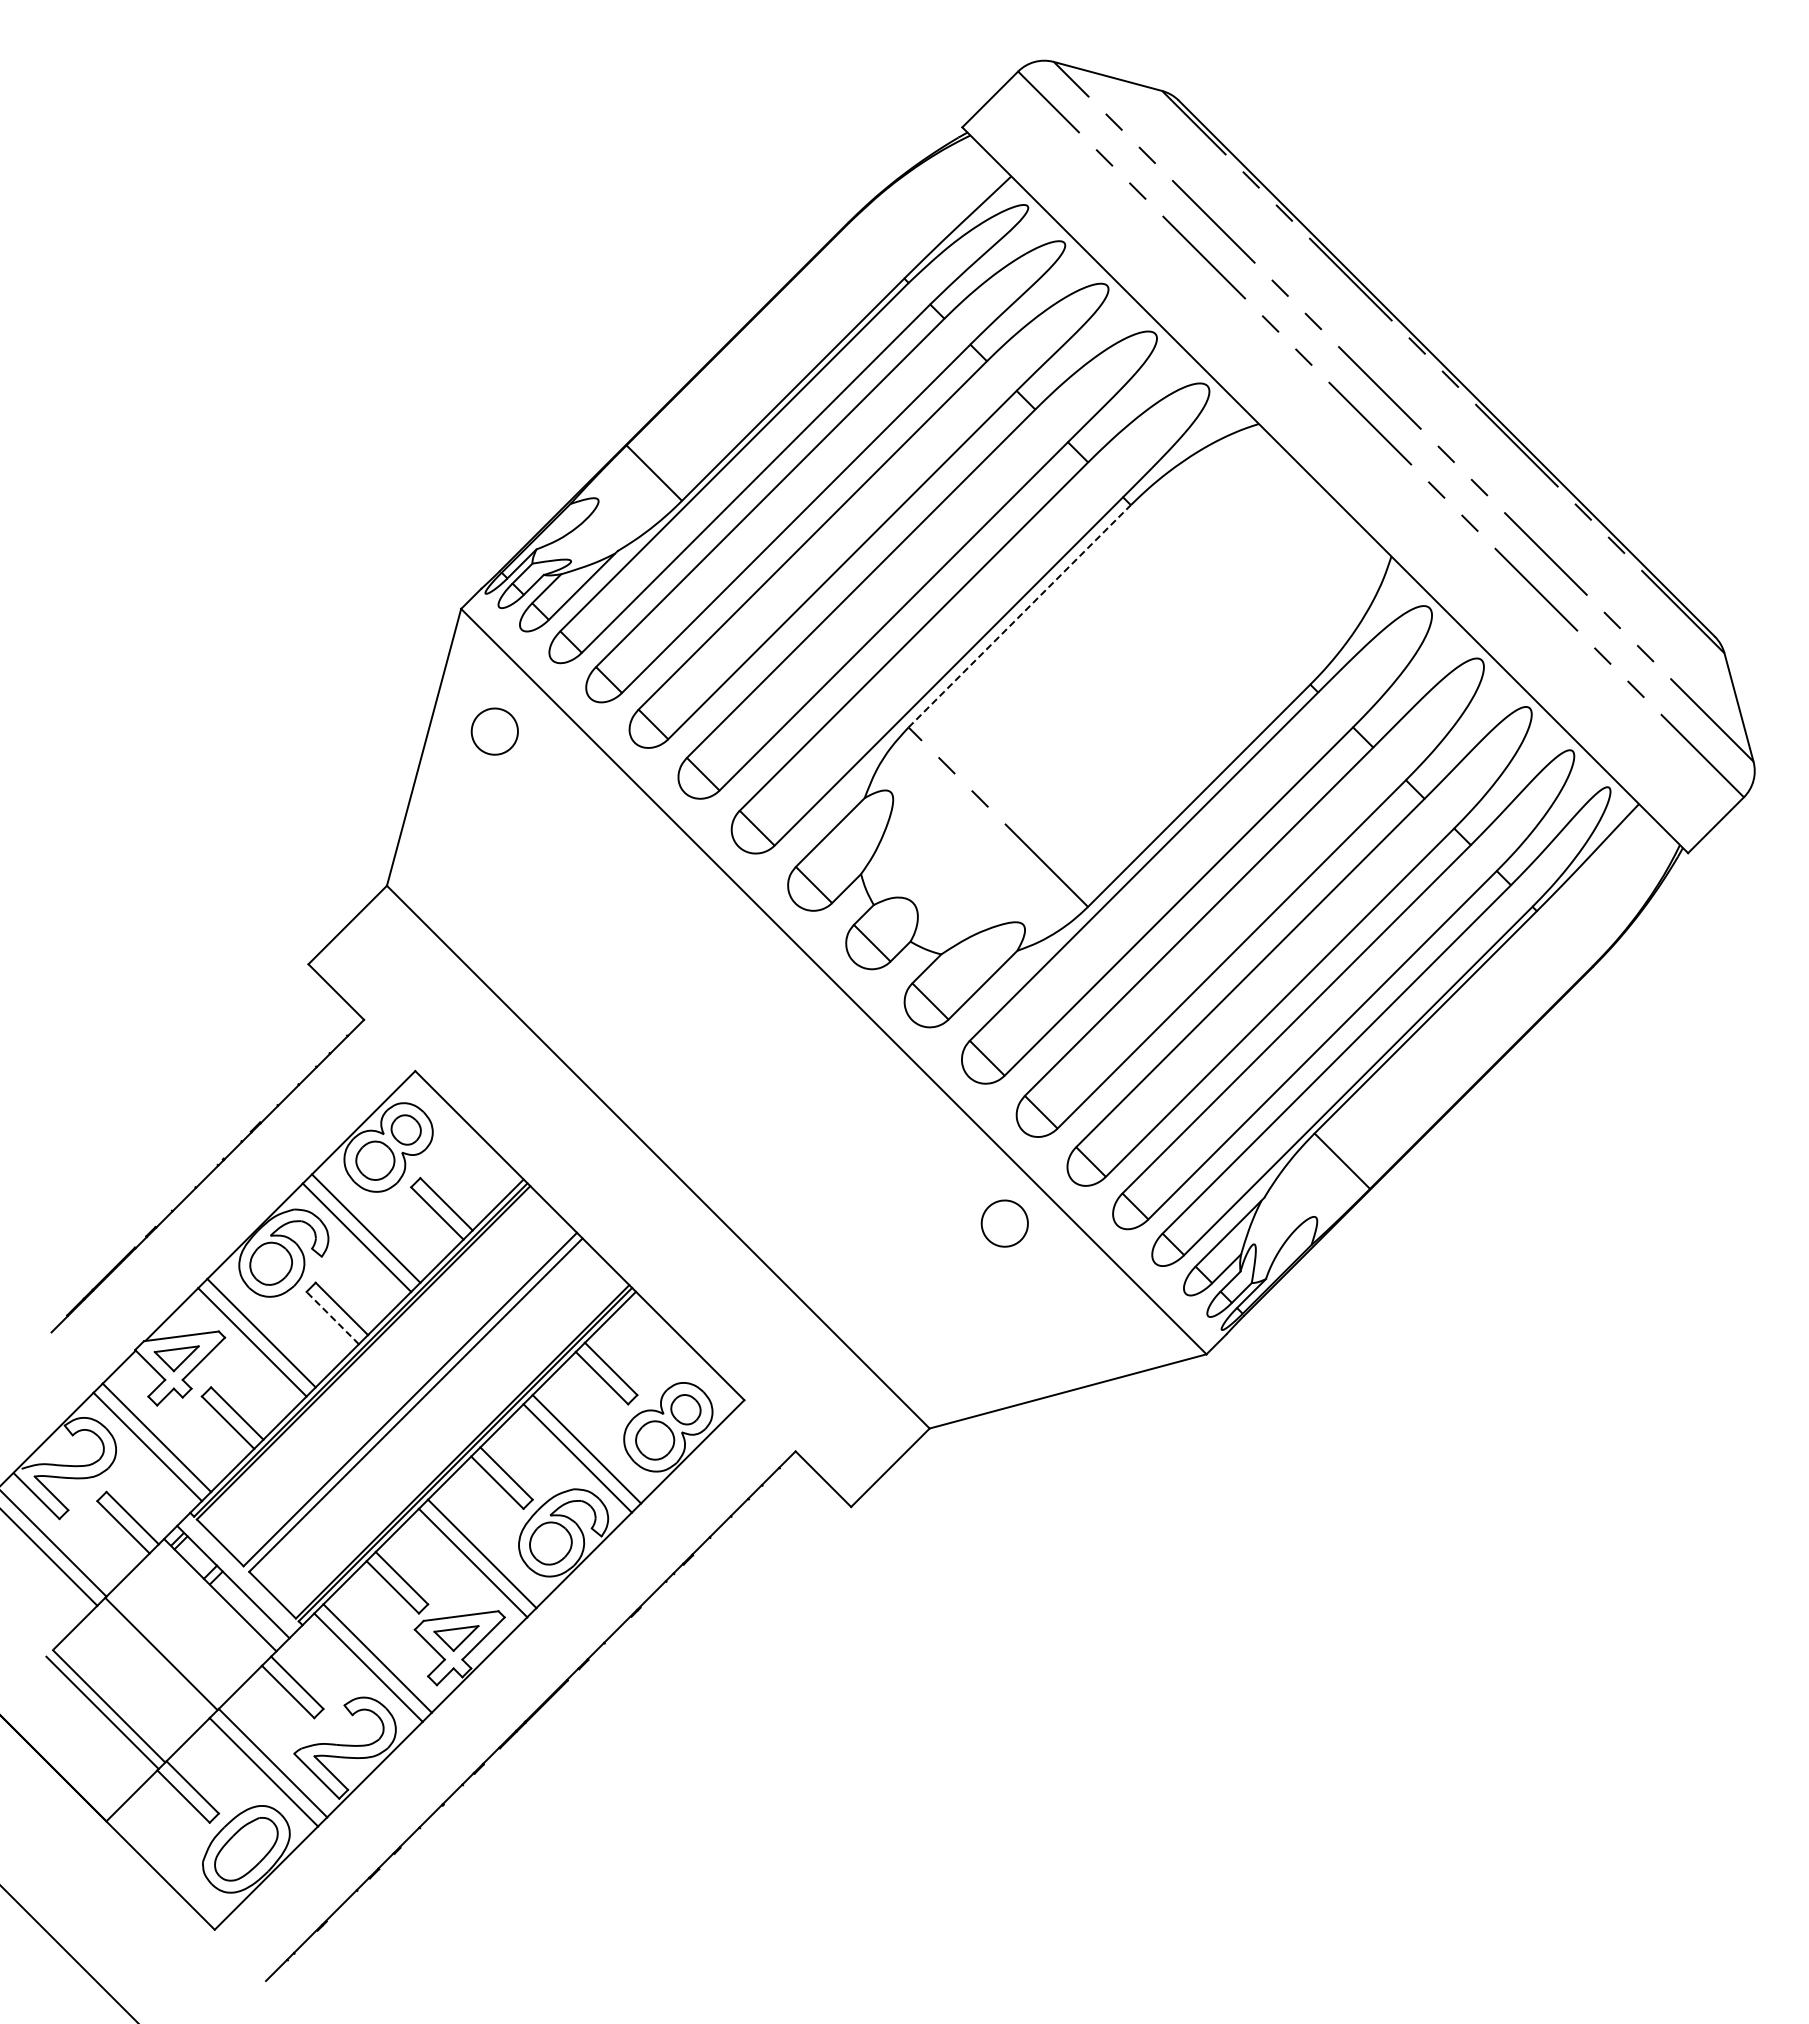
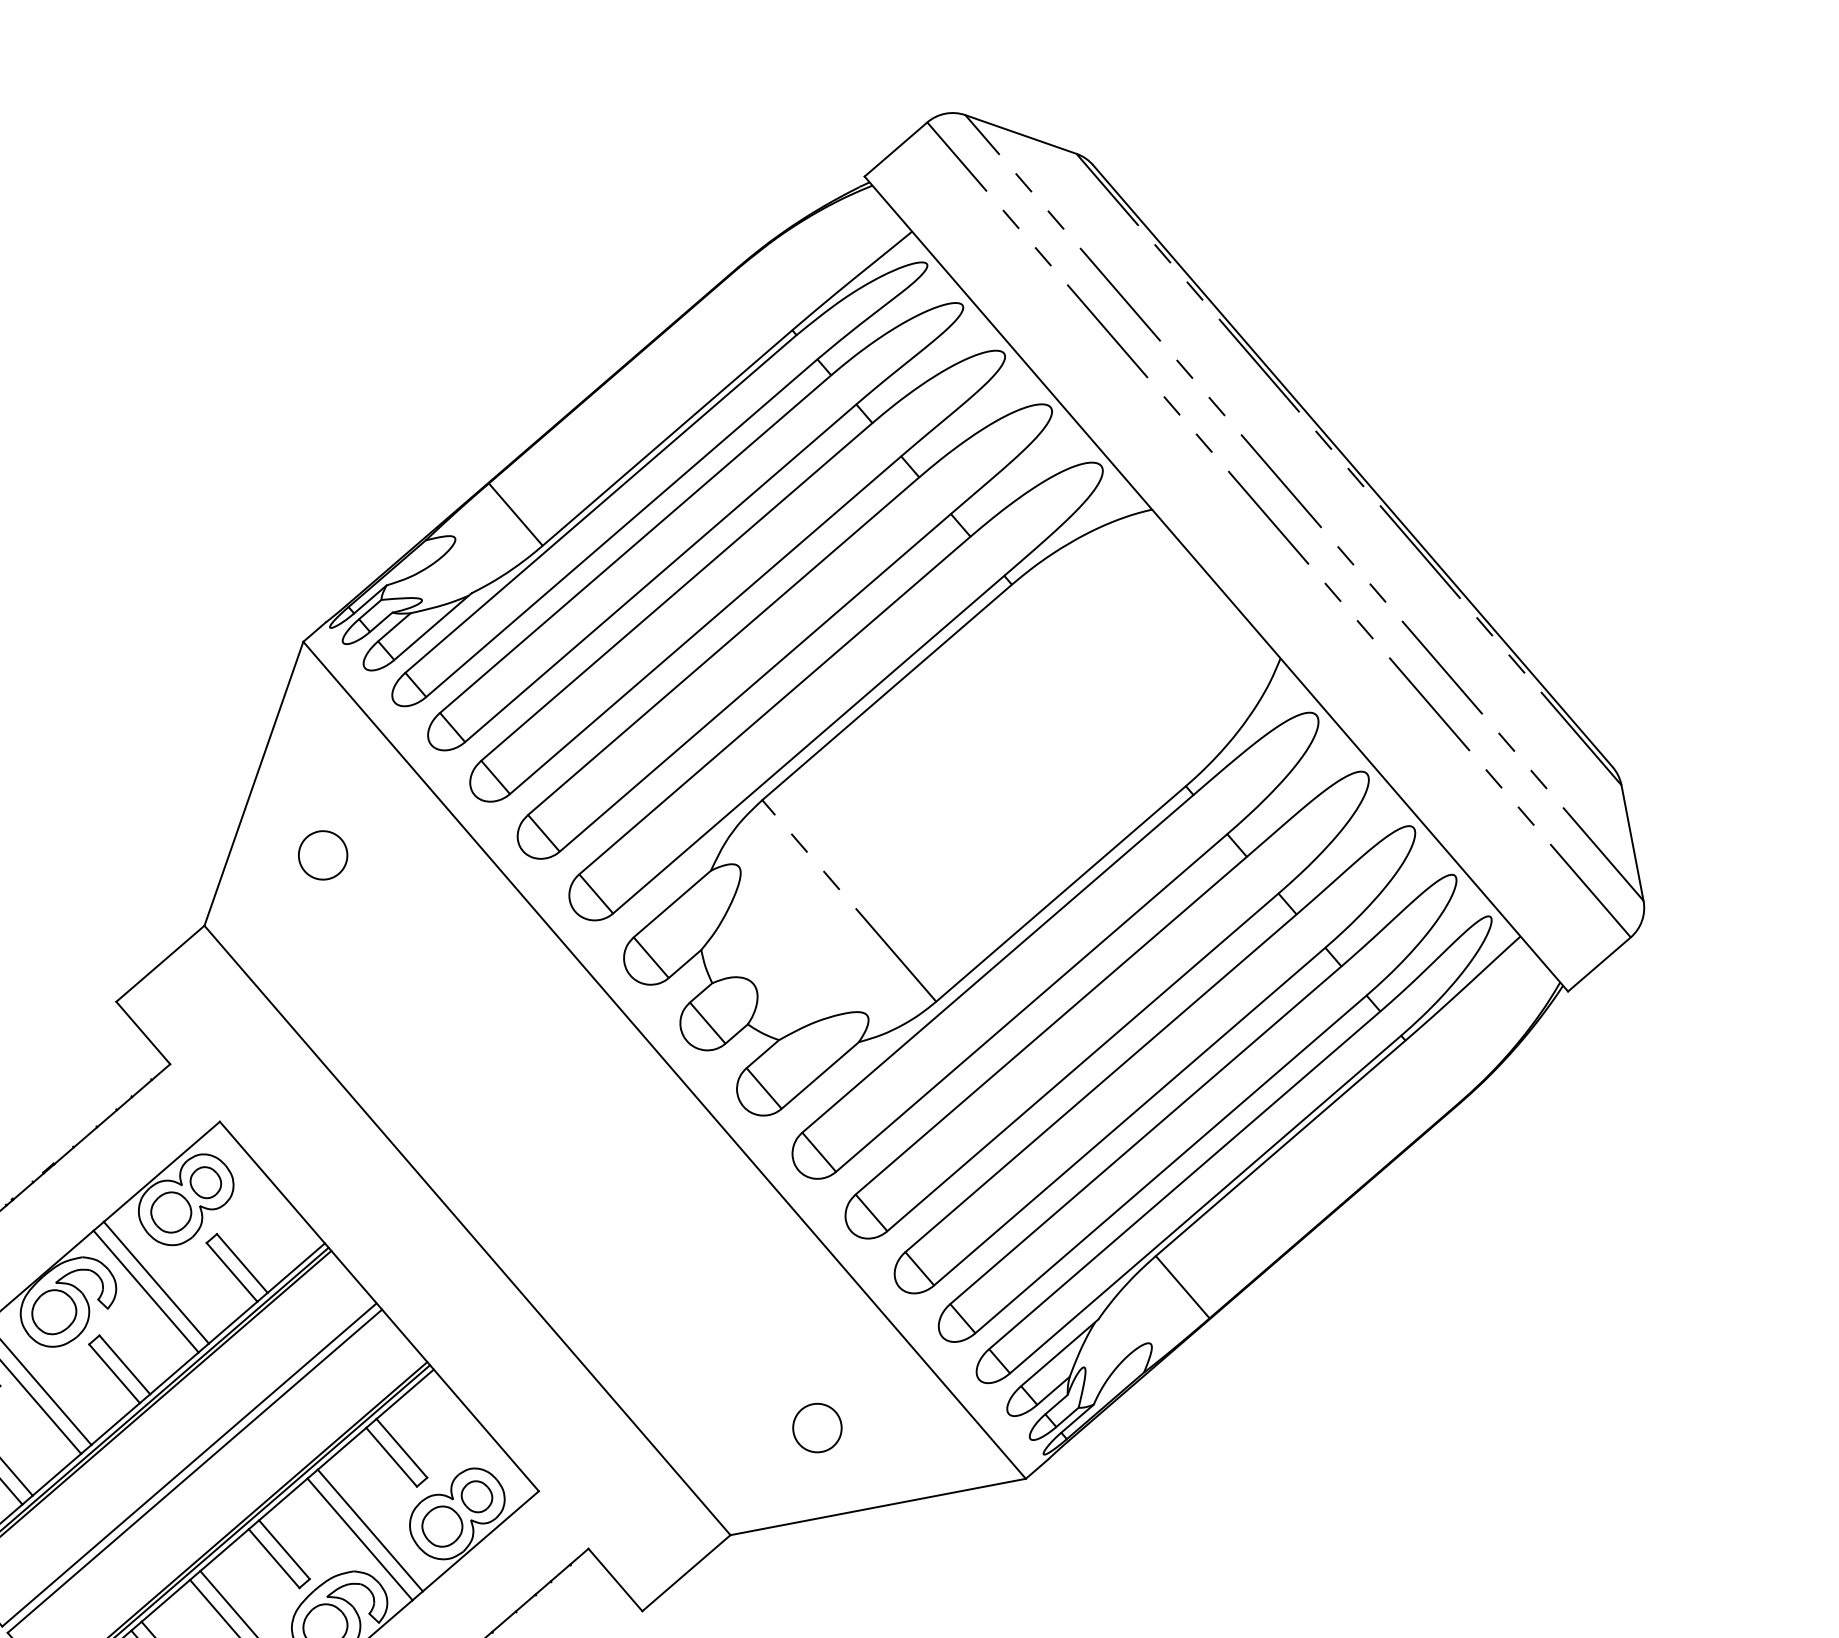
line: (1020, 615) -> (887, 691), dashed -> solid
part: (494, 731) -> (322, 855), moved
part: (1004, 1223) -> (817, 1427), moved
line: (332, 1318) -> (114, 1374), dashed -> solid

